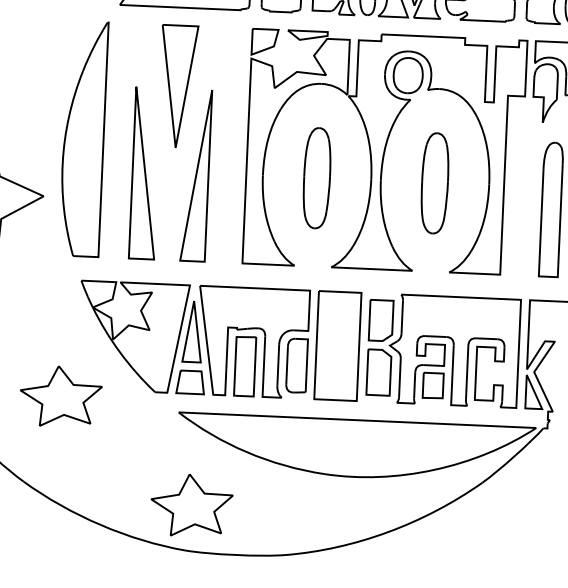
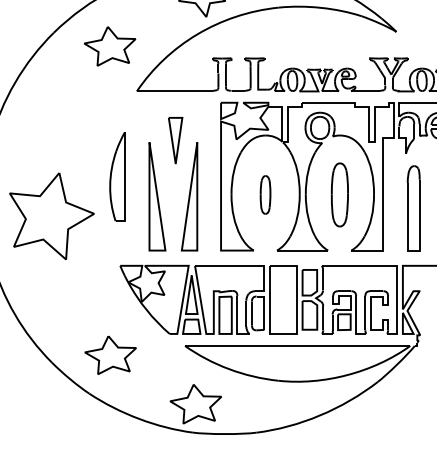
part: (177, 85) -> (175, 140), size x0.6
part: (83, 138) -> (117, 176), size x0.6
part: (316, 177) -> (265, 194), size x0.6
part: (60, 395) -> (110, 354), moved

